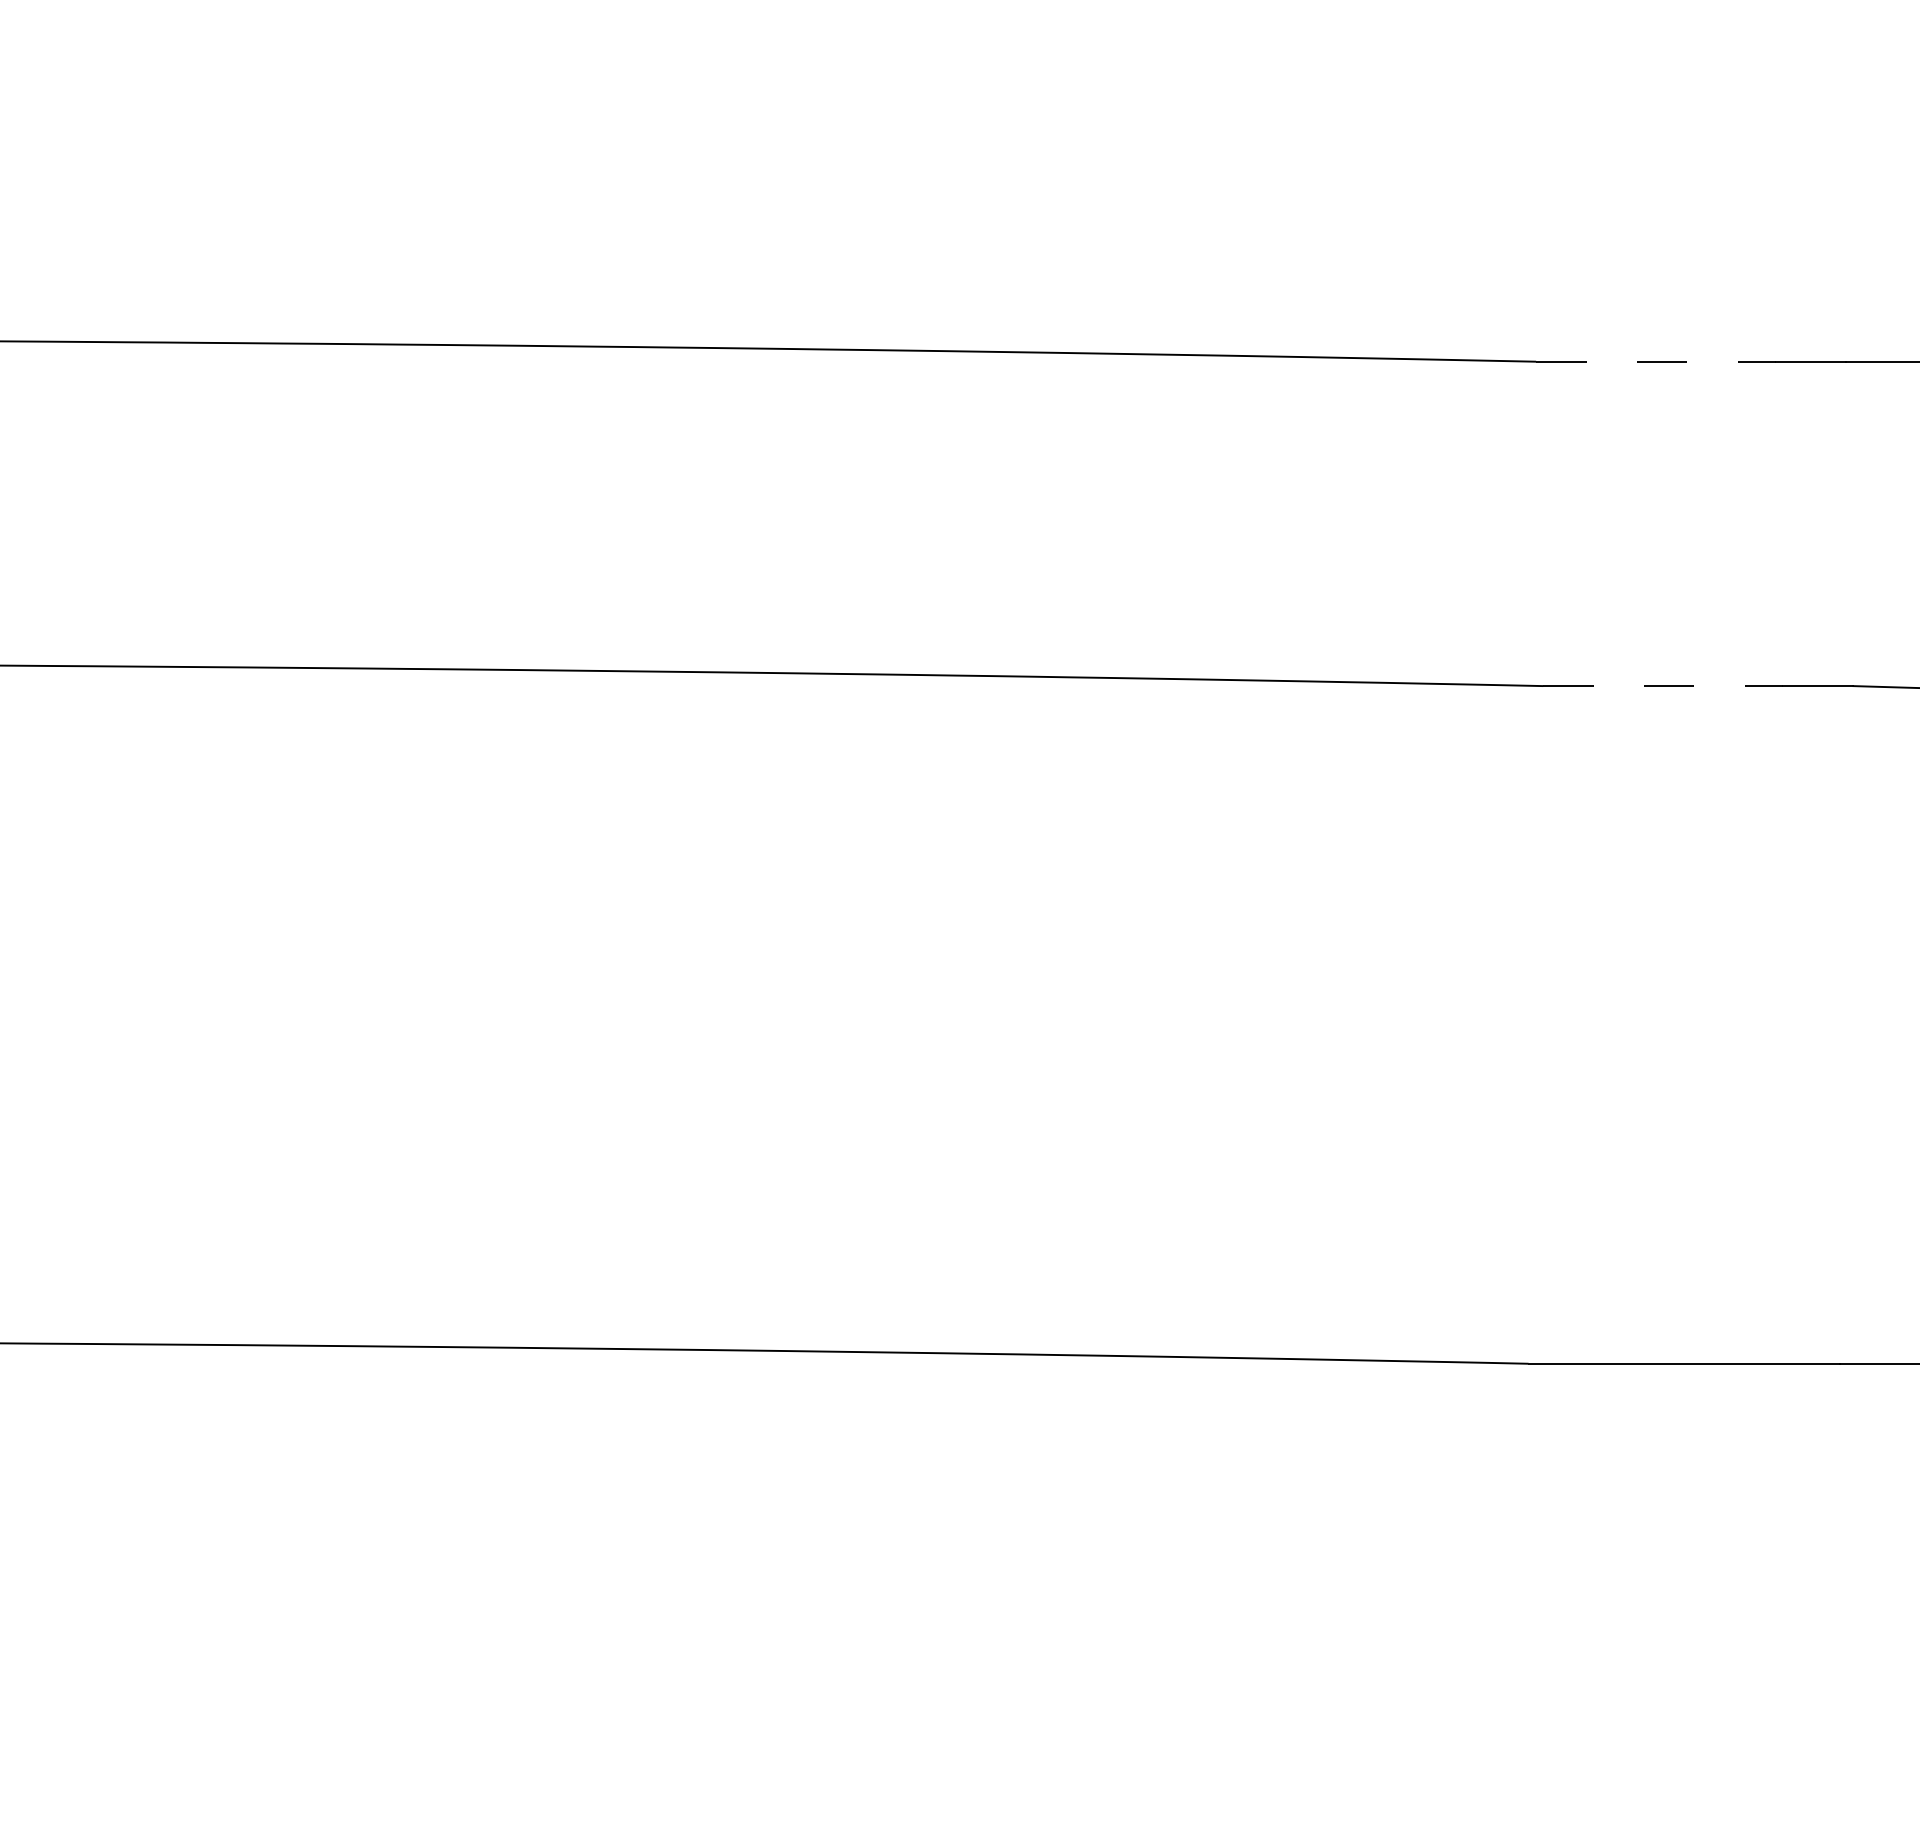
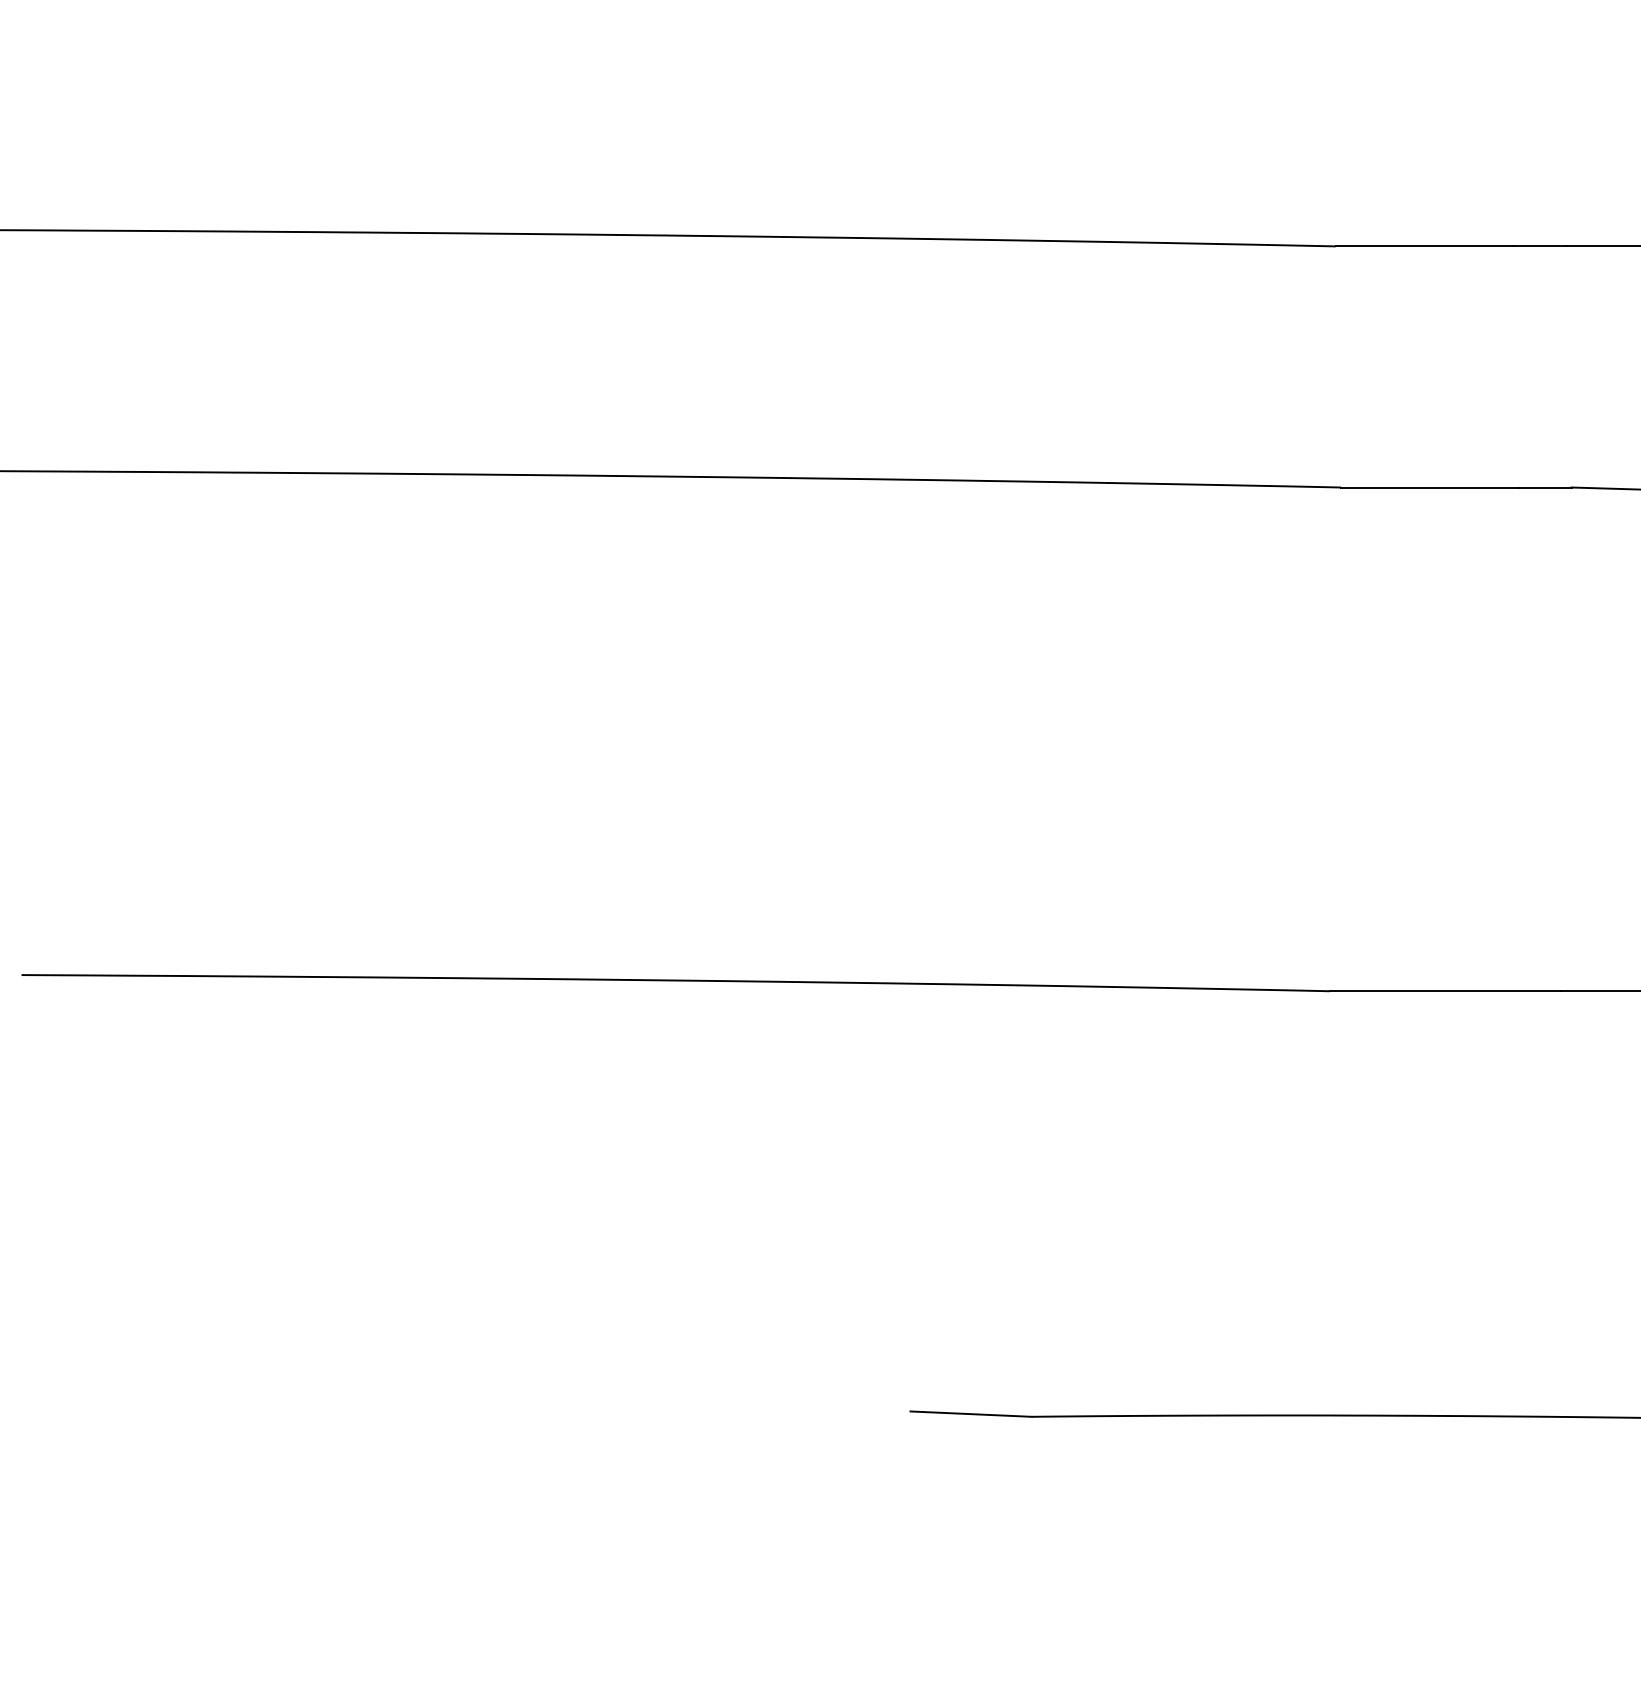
line: (1656, 361) -> (1425, 246), dashed -> solid
line: (1663, 686) -> (1430, 487), dashed -> solid

